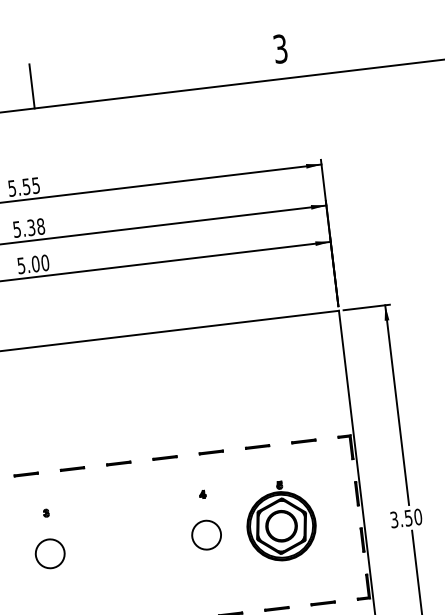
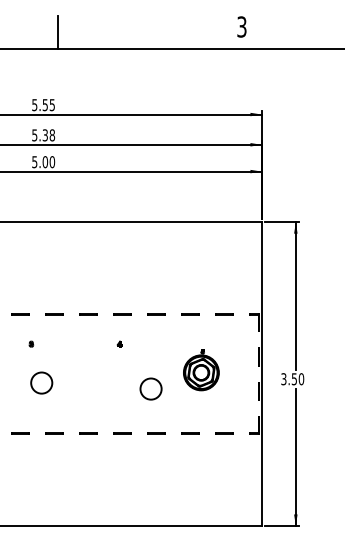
part: (202, 493) -> (119, 343), moved
part: (281, 520) -> (201, 369), size x0.7
circle: (205, 534) -> (150, 388), moved
circle: (49, 553) -> (41, 382), moved

